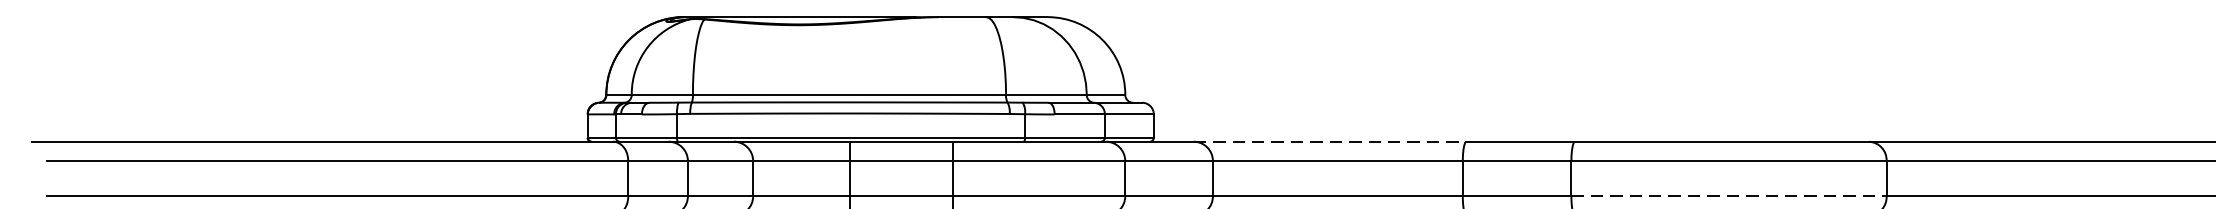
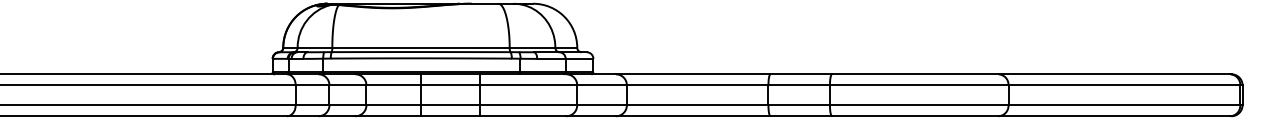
line: (1330, 142) -> (693, 74), dashed -> solid
line: (1729, 196) -> (919, 105), dashed -> solid

